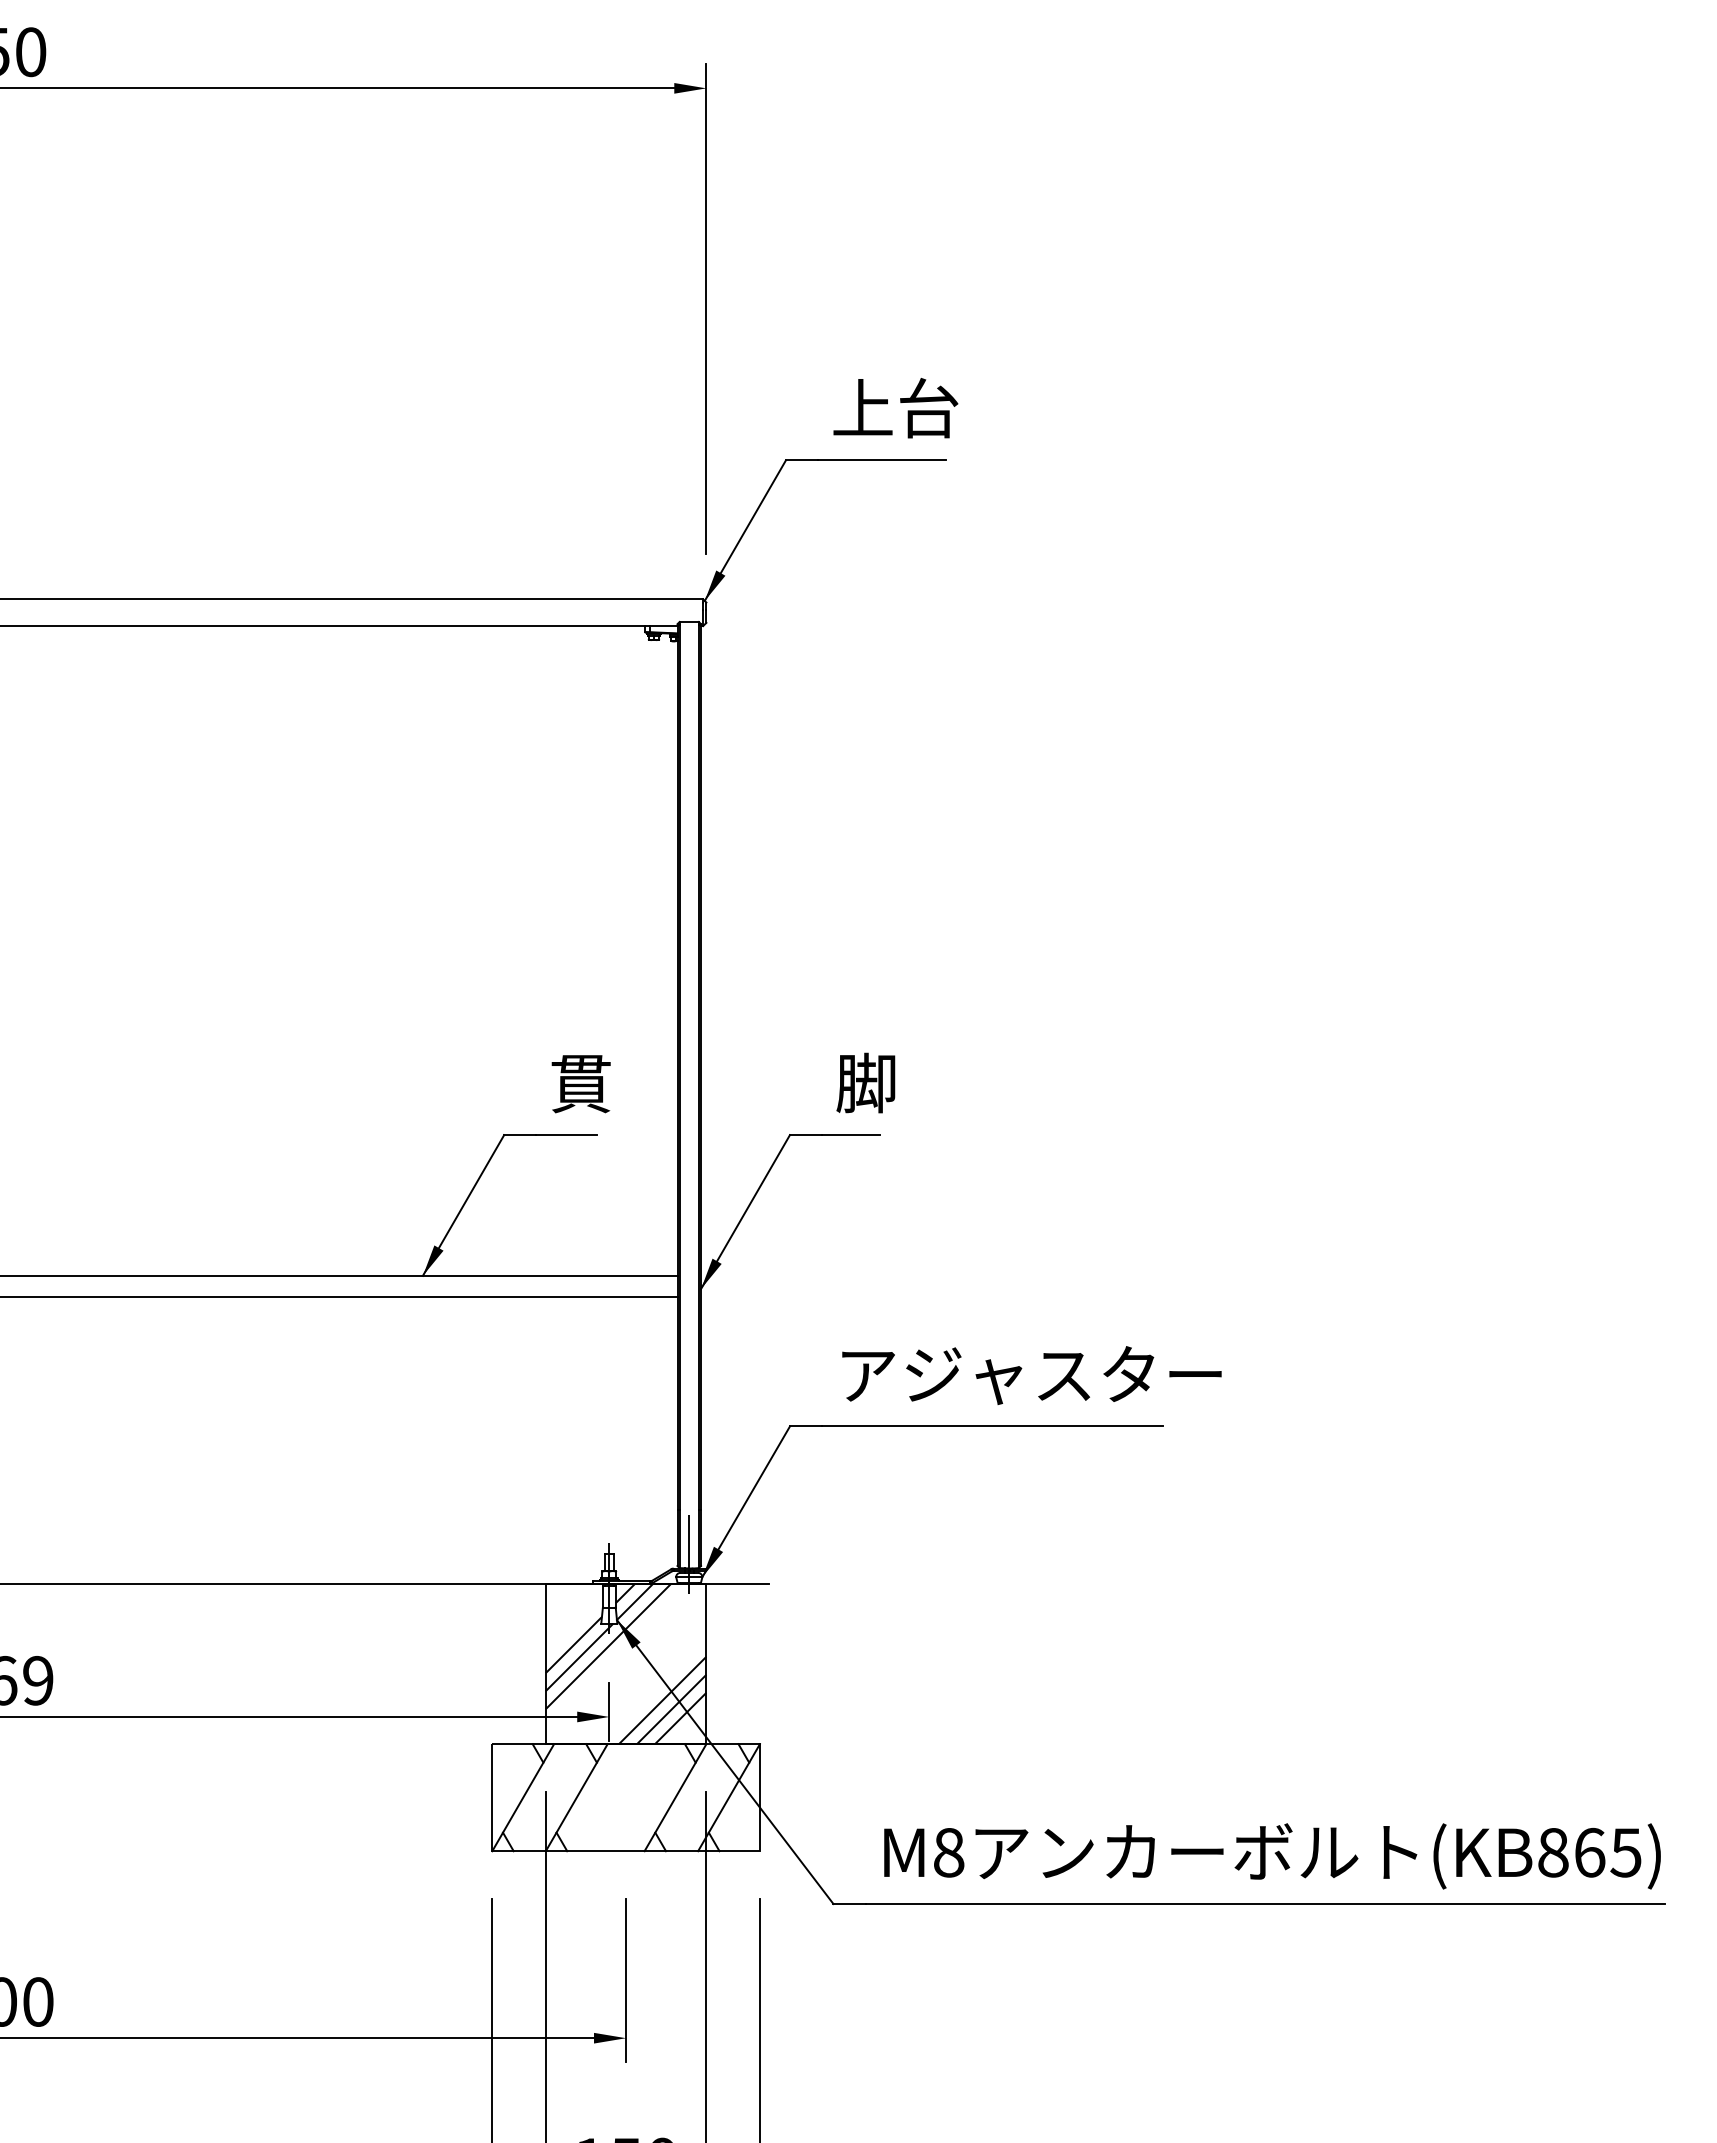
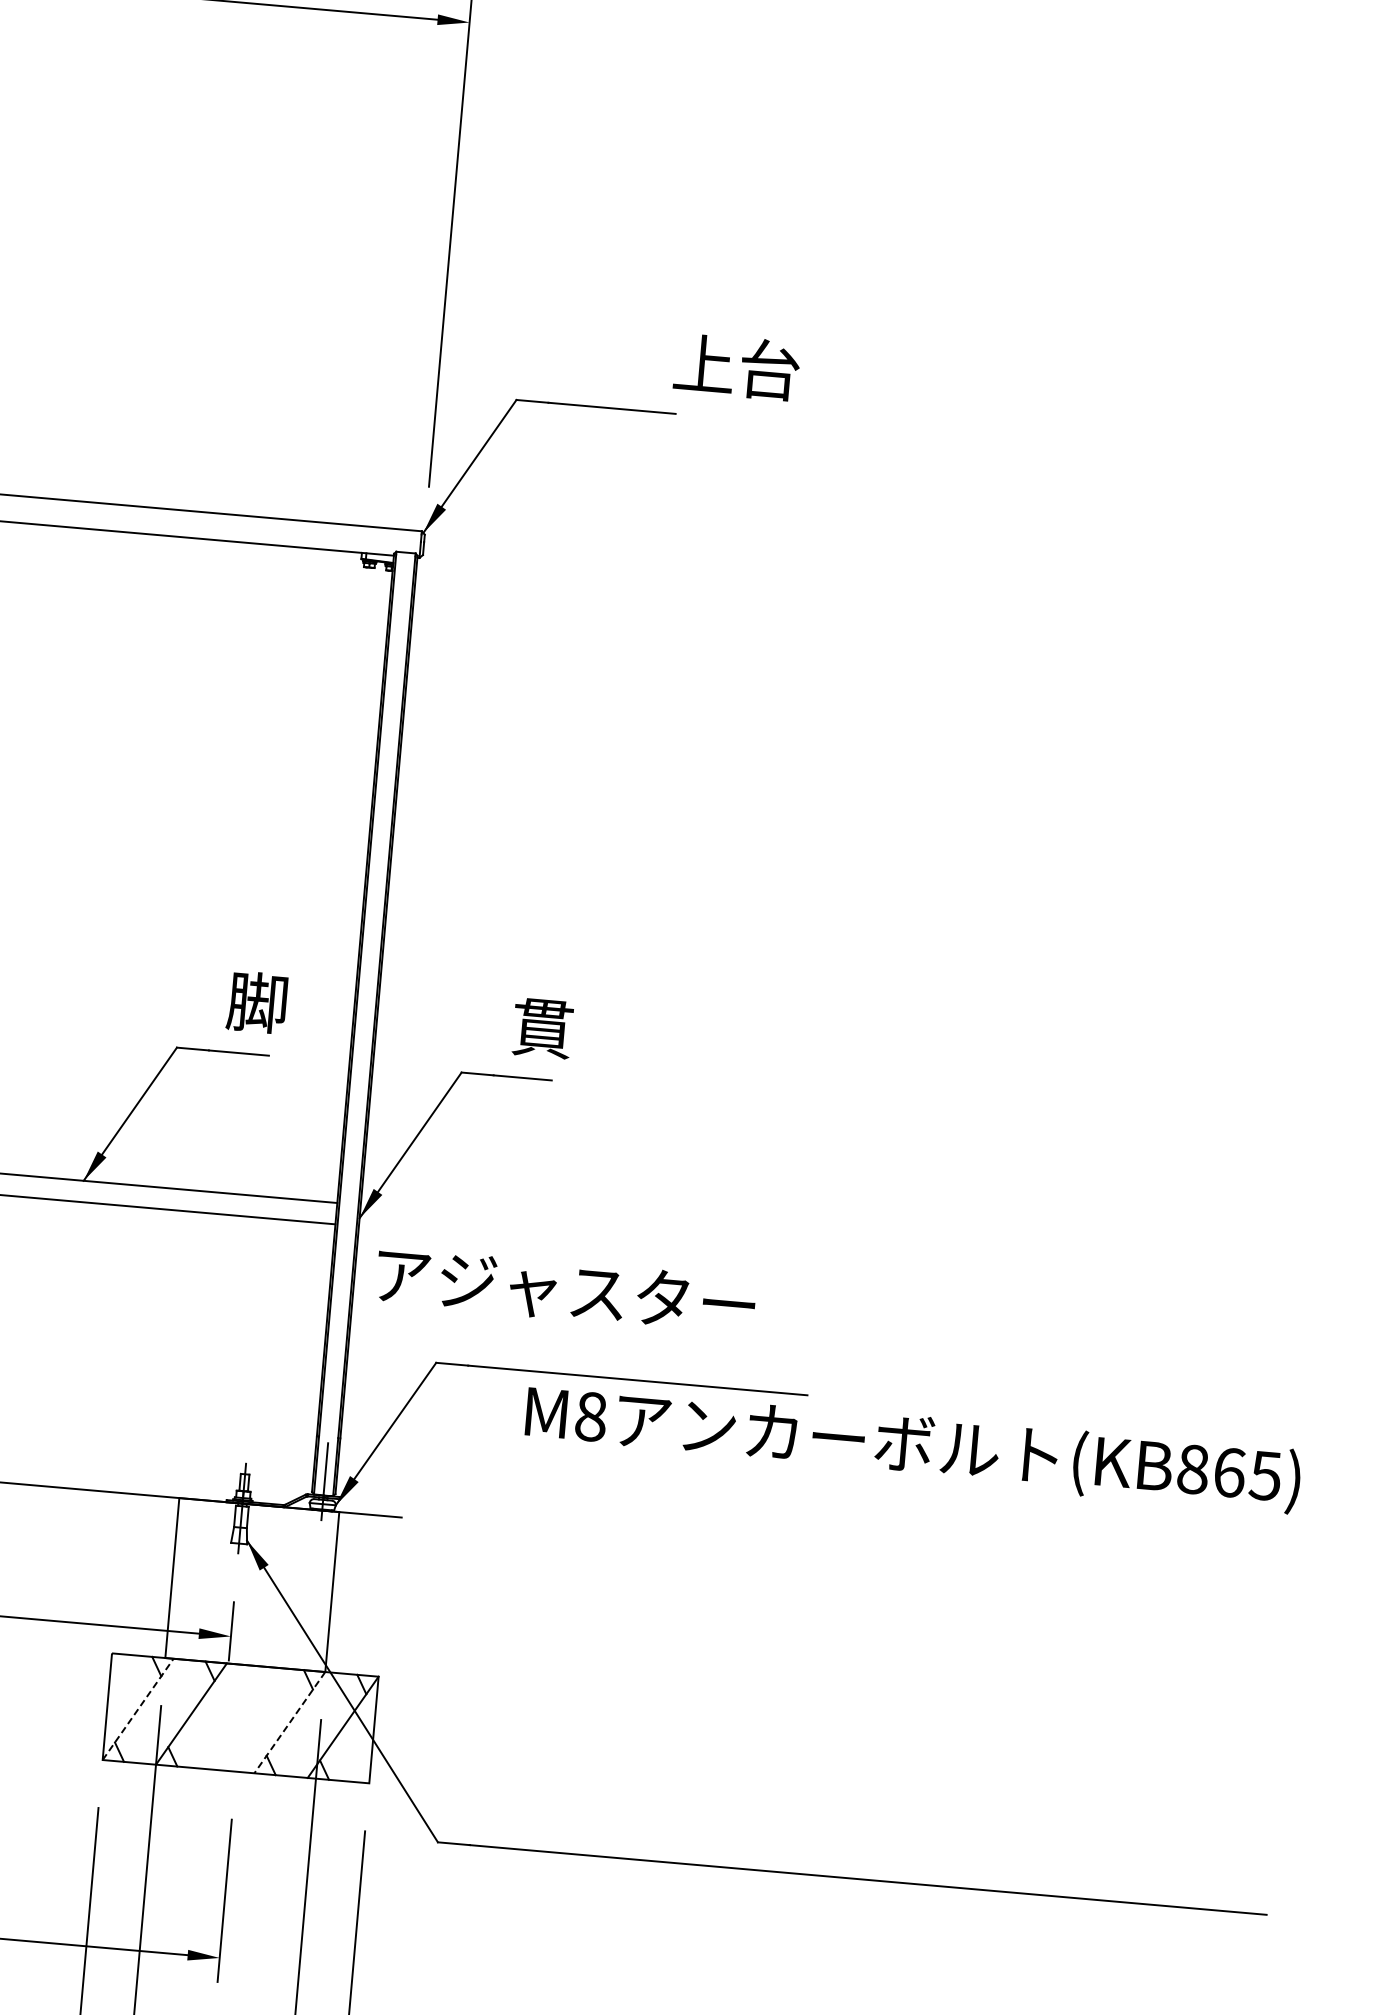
text: (895, 408) -> (736, 367), moved
text: (580, 1082) -> (257, 1001), 貫 -> 脚
text: (866, 1082) -> (542, 1026), 脚 -> 貫
text: (1031, 1375) -> (565, 1290), moved
hatch: (625, 1663) -> (251, 1584), removed
line: (523, 1797) -> (138, 1709), solid -> dashed
line: (675, 1797) -> (289, 1722), solid -> dashed
text: (1272, 1856) -> (913, 1448), moved

